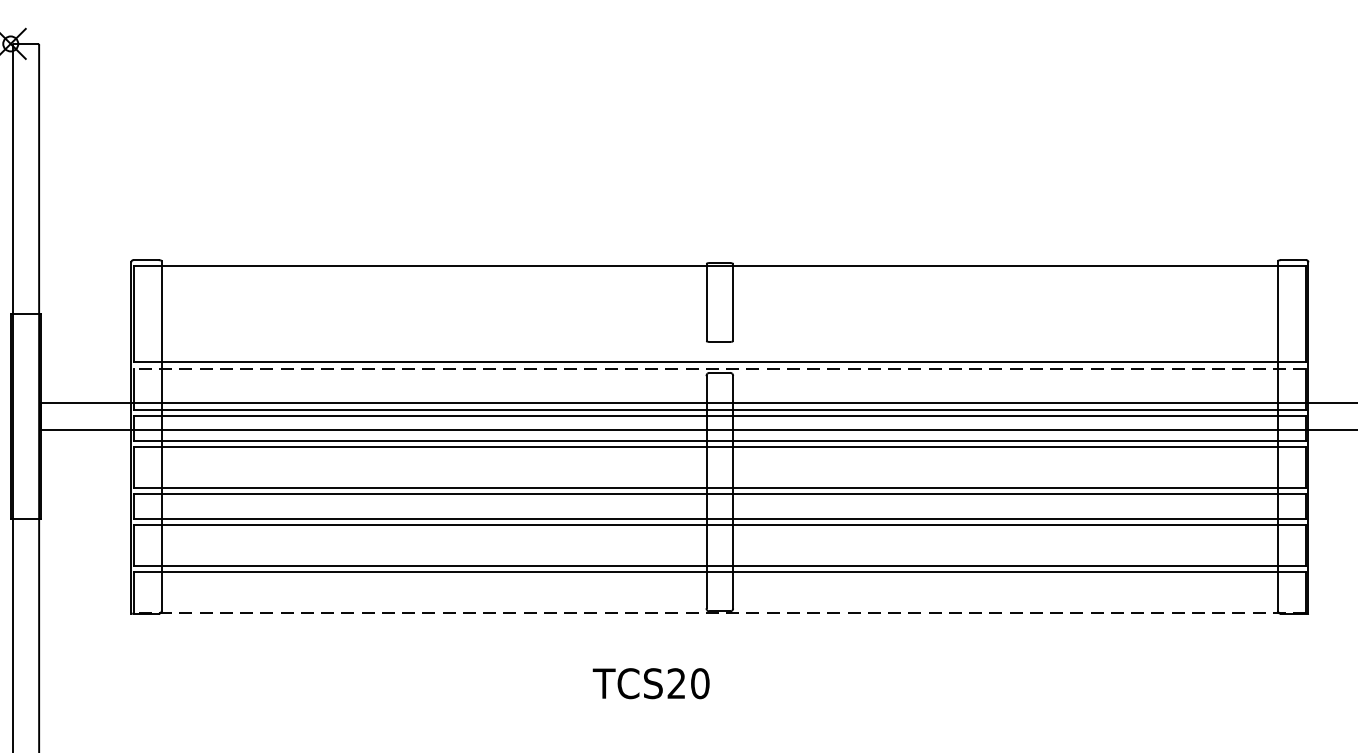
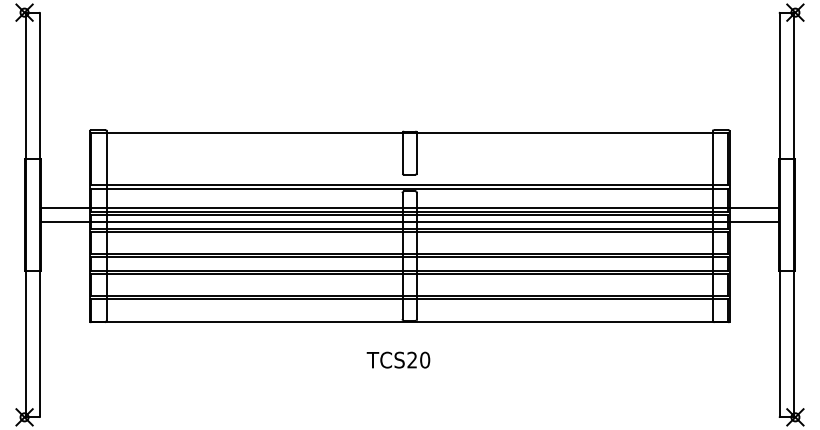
line: (719, 369) -> (409, 189), dashed -> solid
line: (719, 612) -> (409, 321), dashed -> solid
text: (651, 682) -> (398, 359), moved

